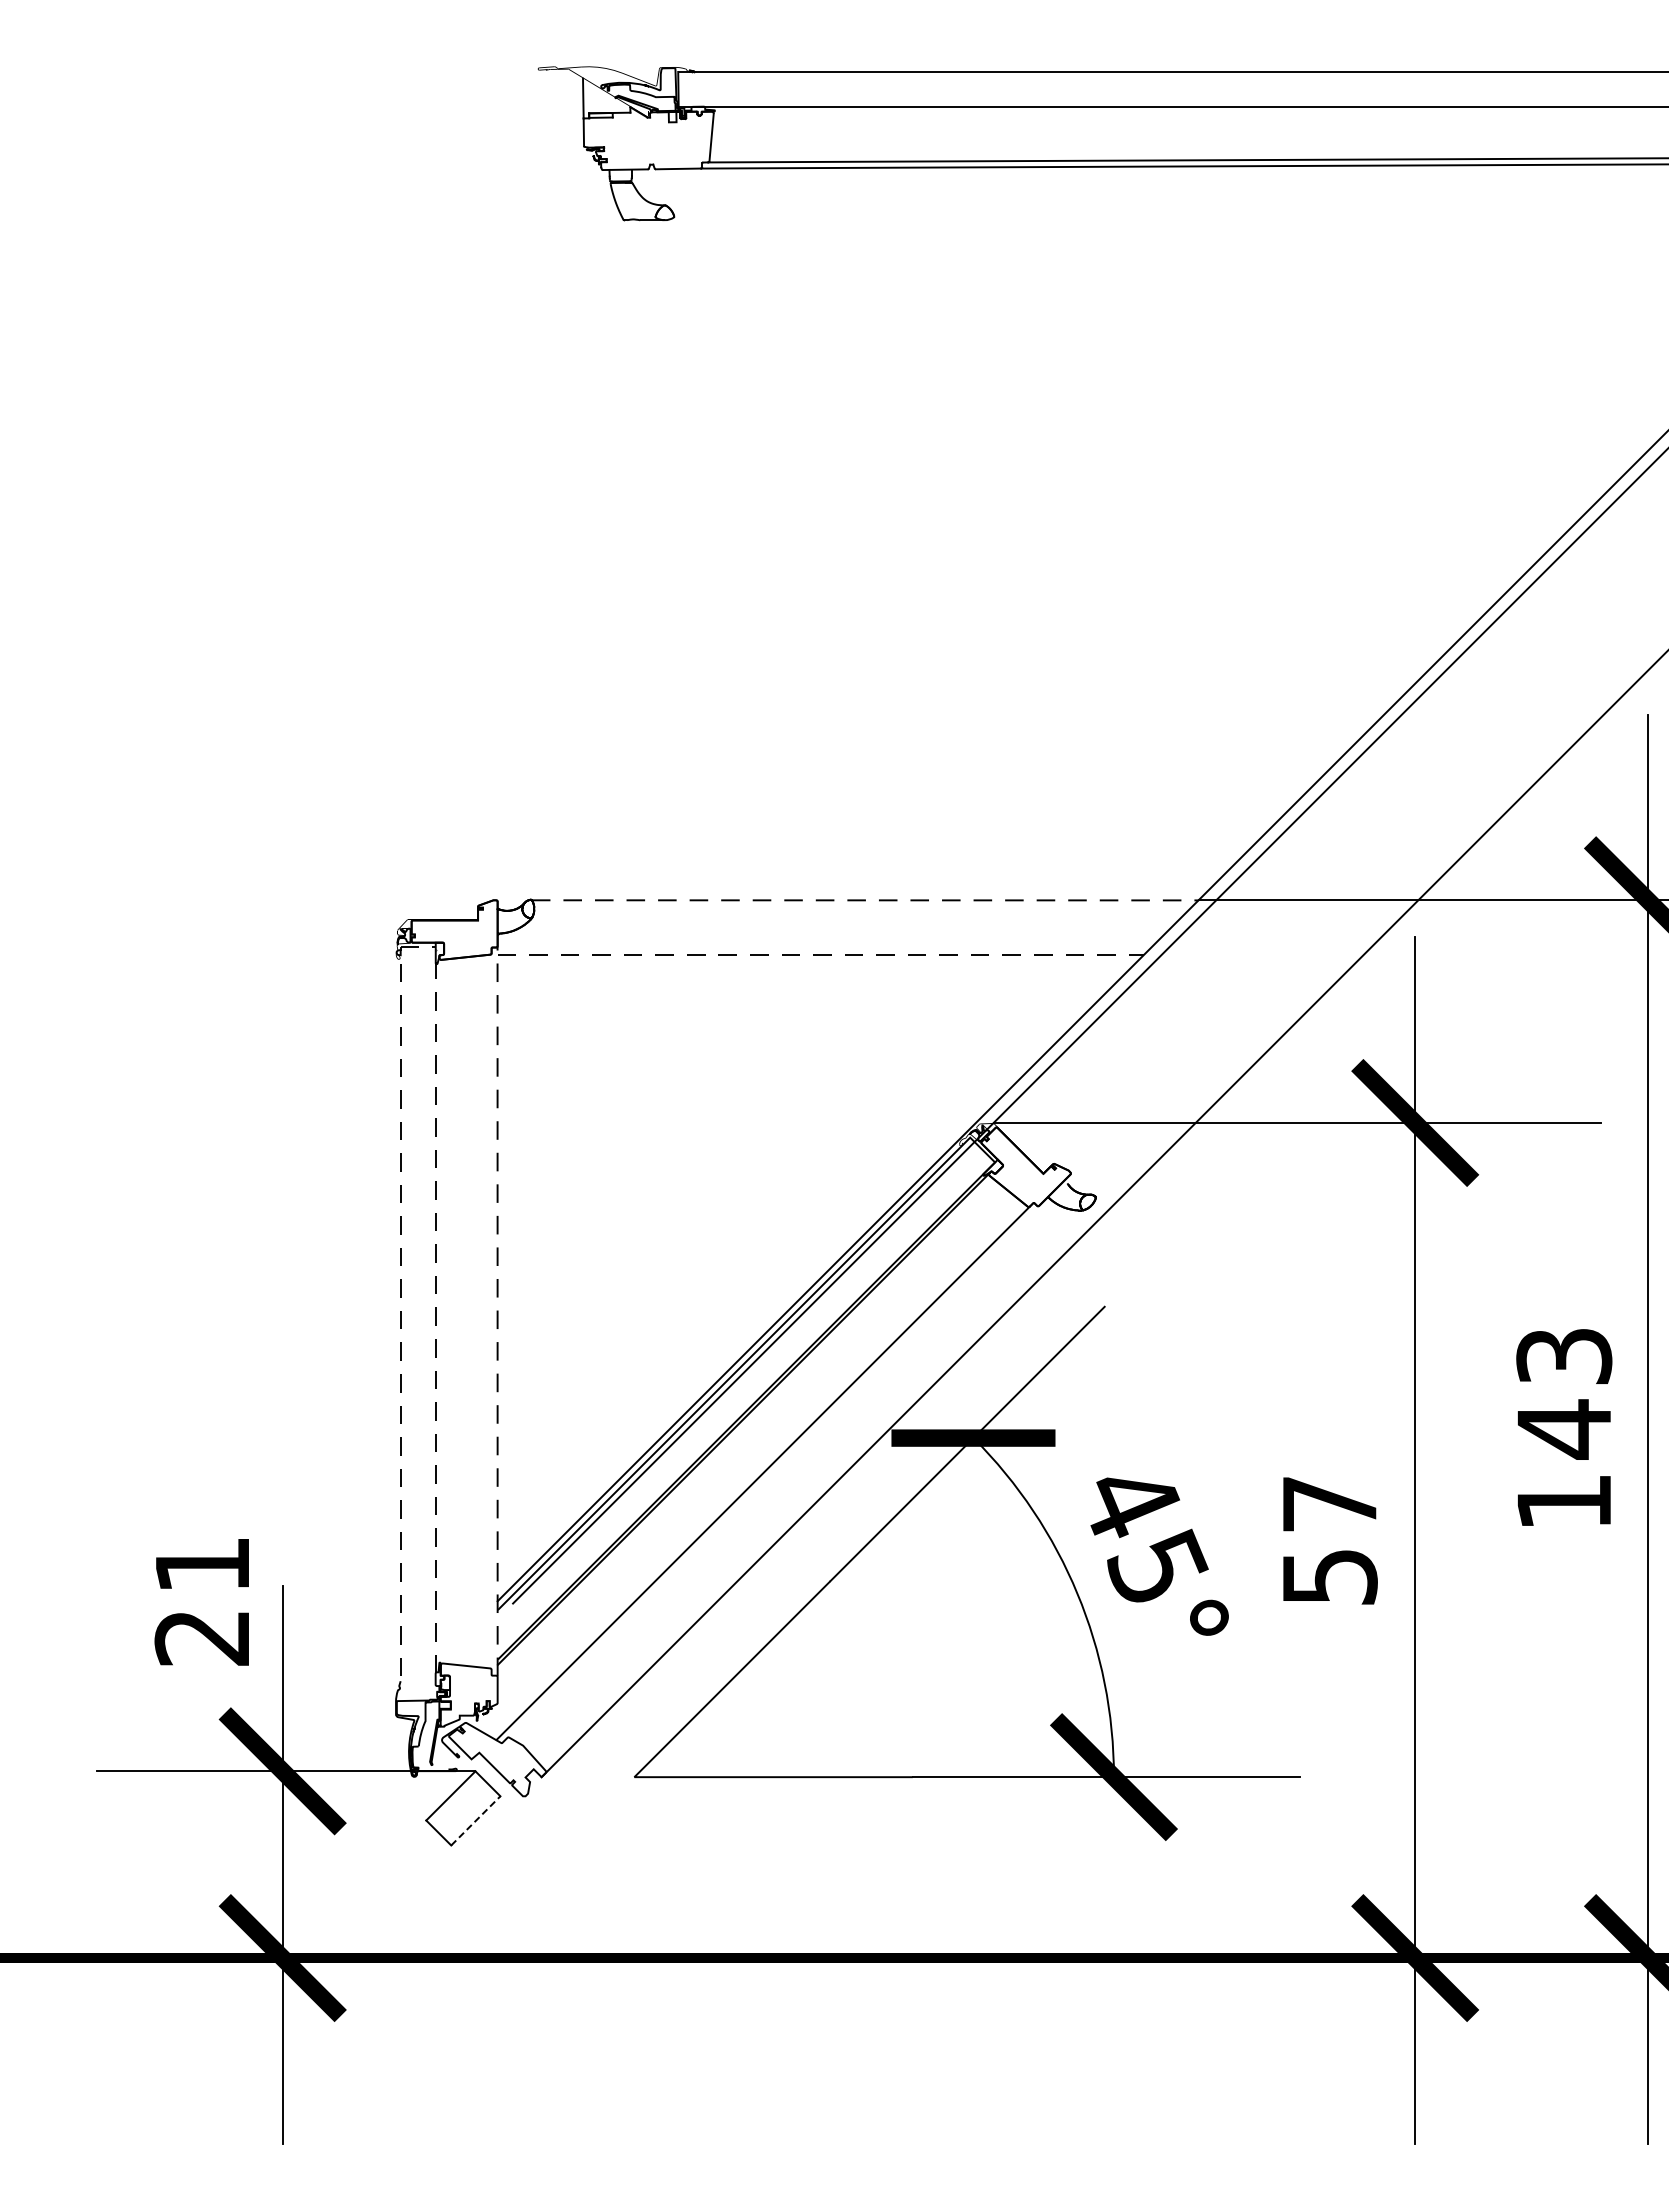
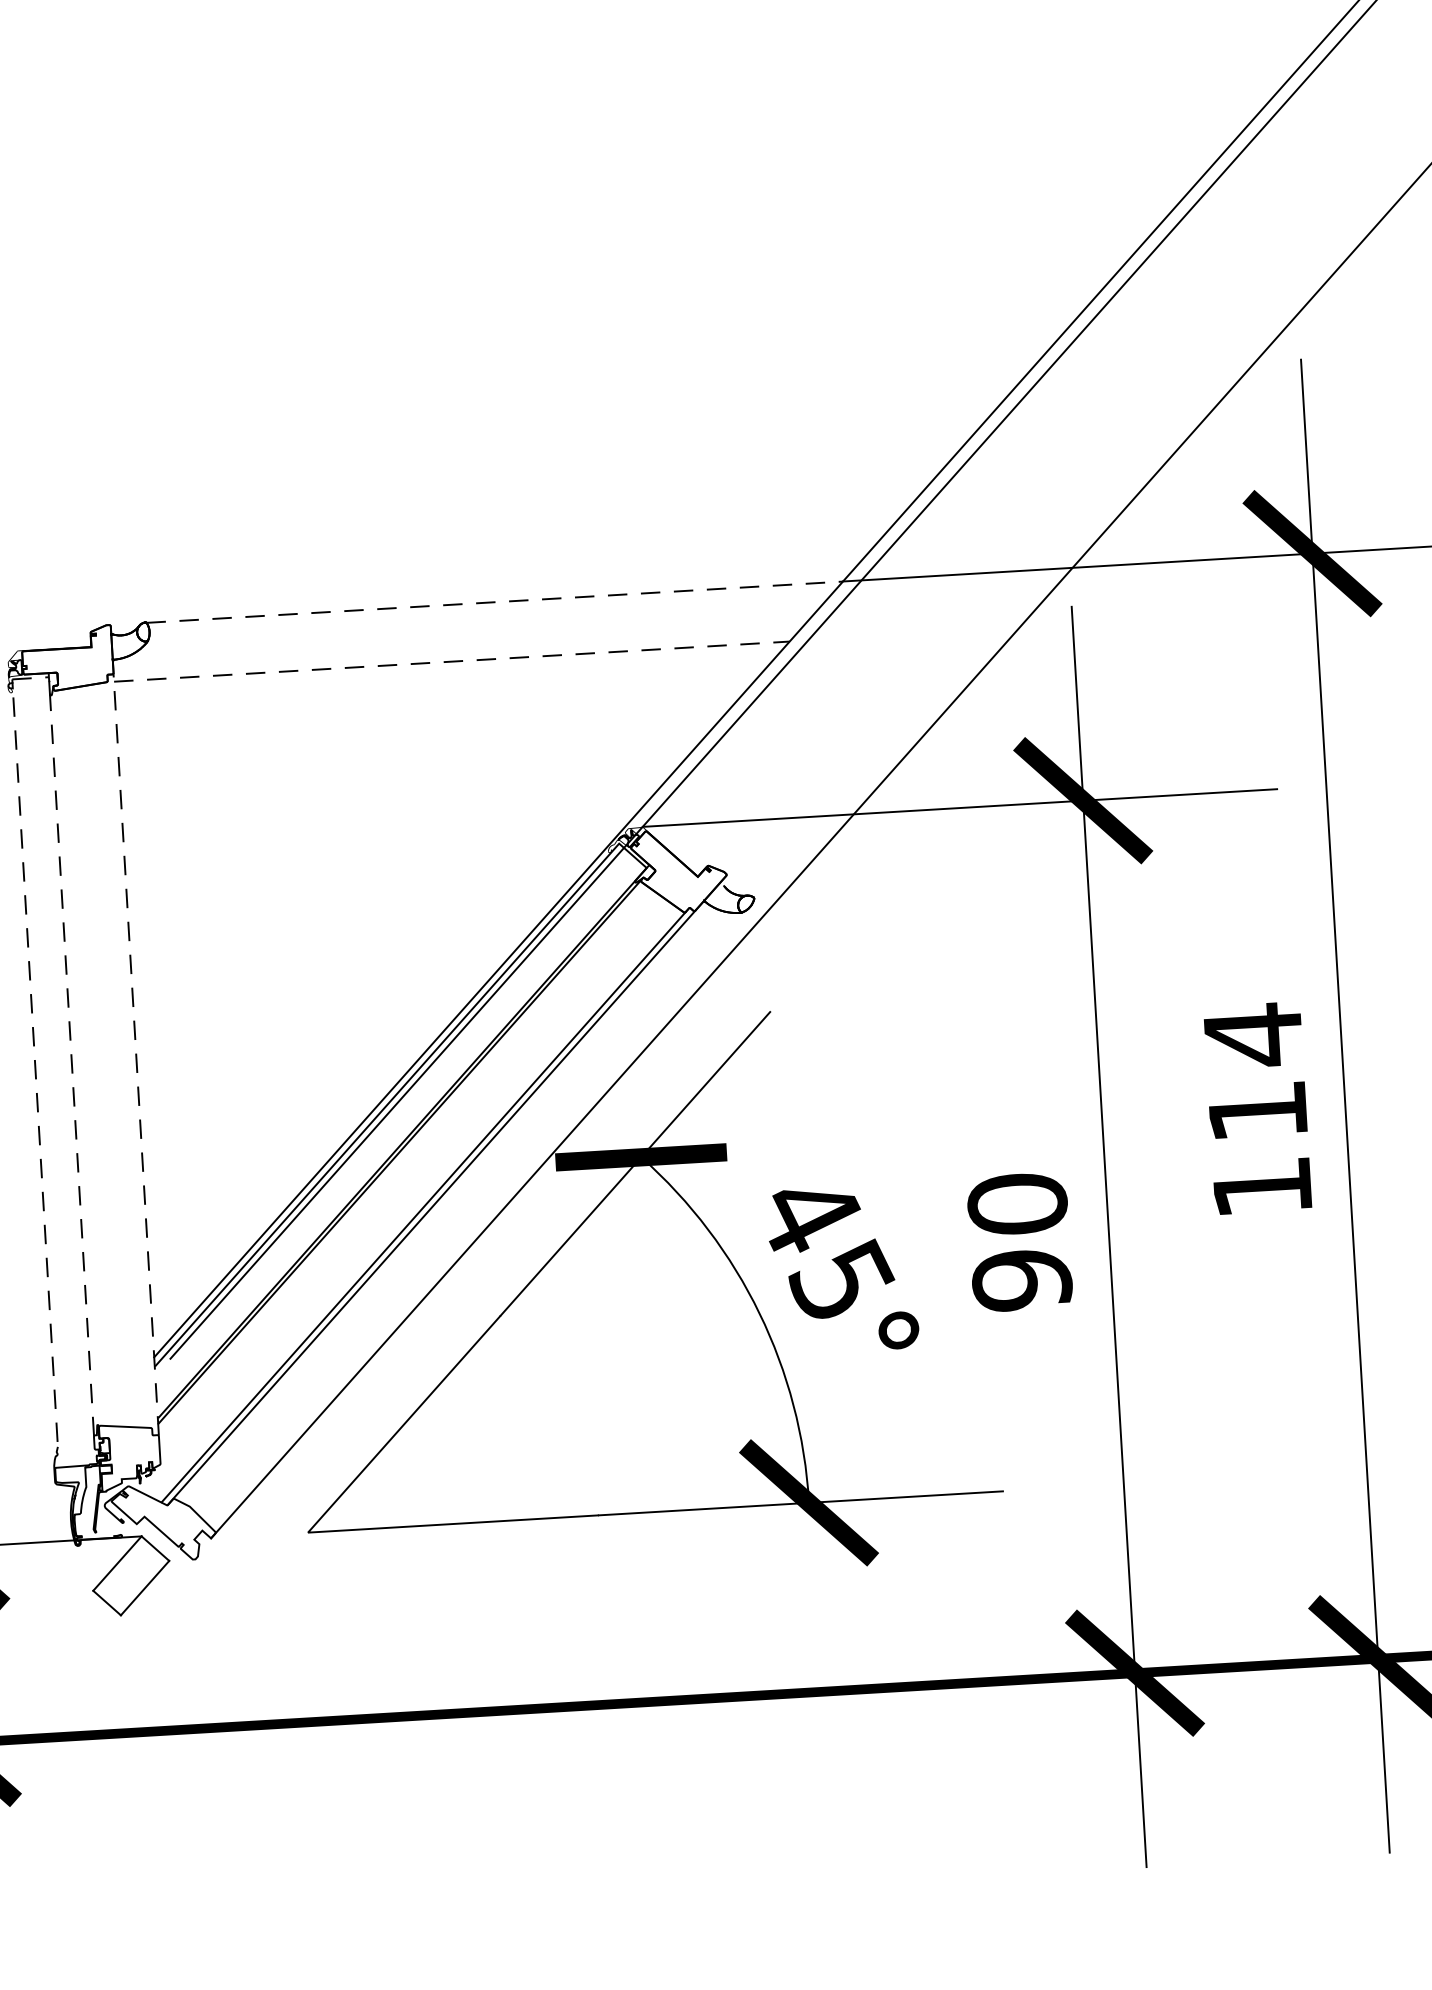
text: (1564, 1392) -> (1255, 1073), 143 -> 114
line: (770, 1473) -> (431, 1206), added
text: (1329, 1540) -> (1019, 1242), 57 -> 90
line: (475, 1820) -> (144, 1587), dashed -> solid

